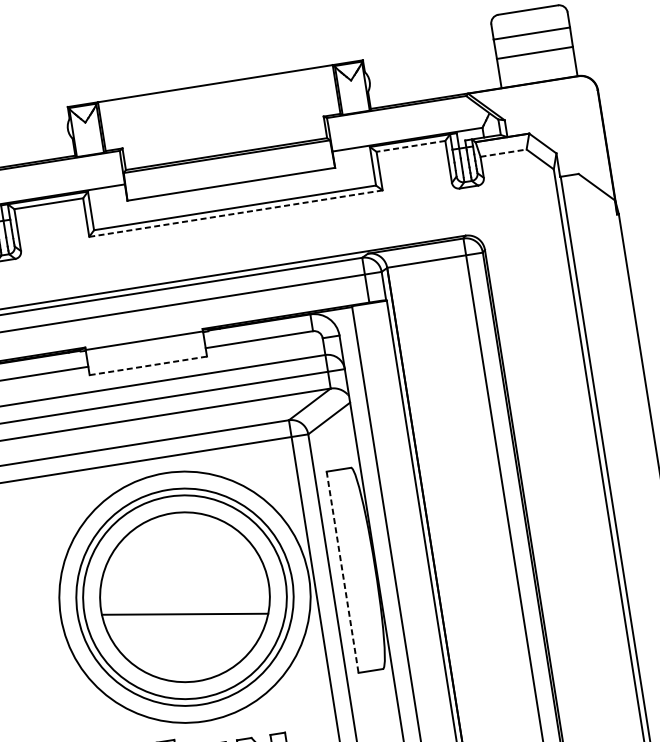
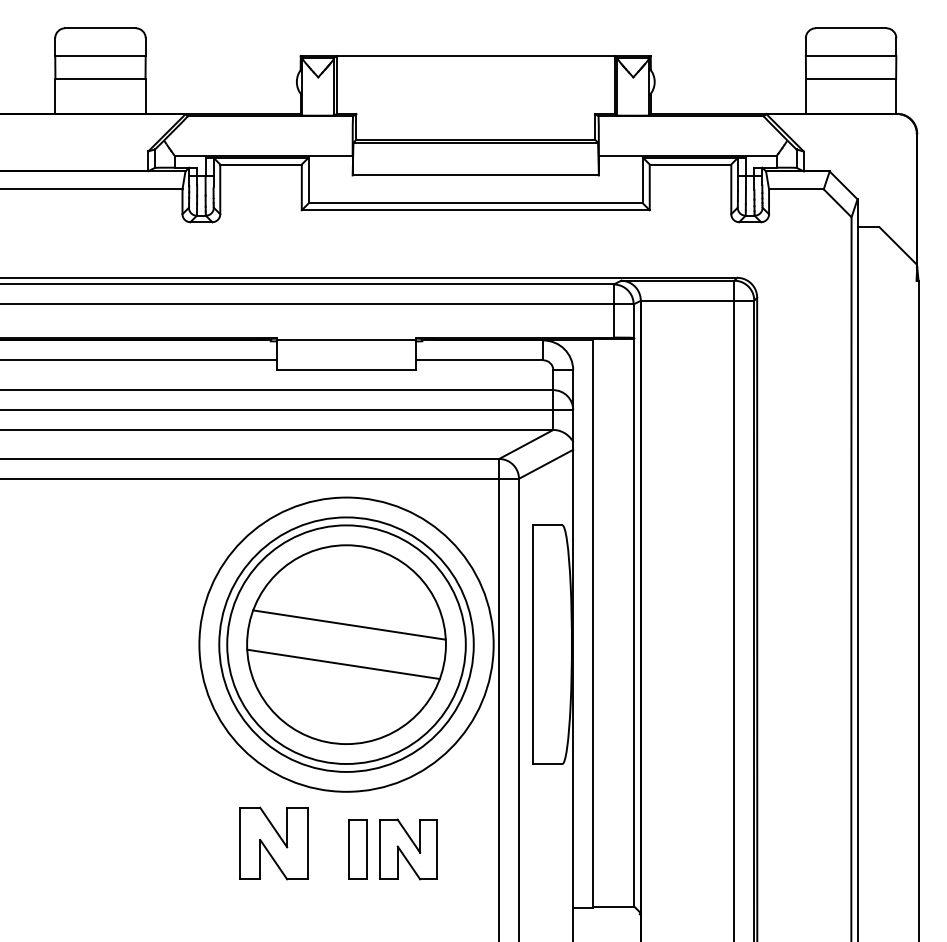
line: (410, 146) -> (690, 164), dashed -> solid
line: (503, 153) -> (796, 189), dashed -> solid
line: (235, 213) -> (475, 210), dashed -> solid
line: (148, 366) -> (346, 370), dashed -> solid
line: (342, 572) -> (533, 645), dashed -> solid
line: (184, 579) -> (349, 624), added

